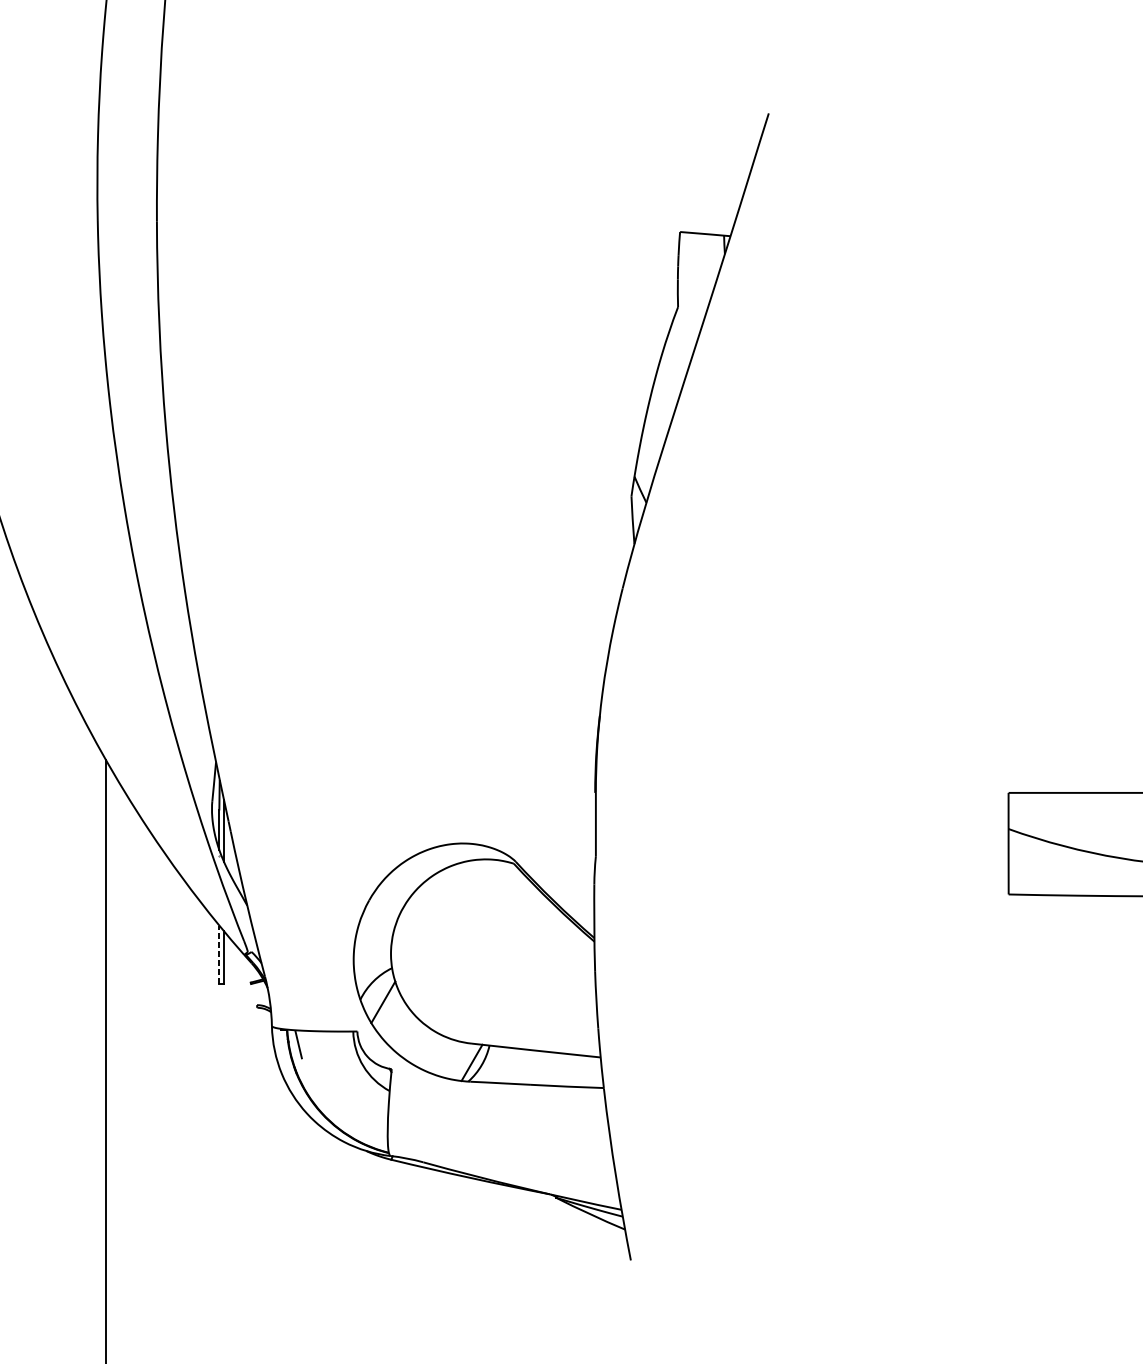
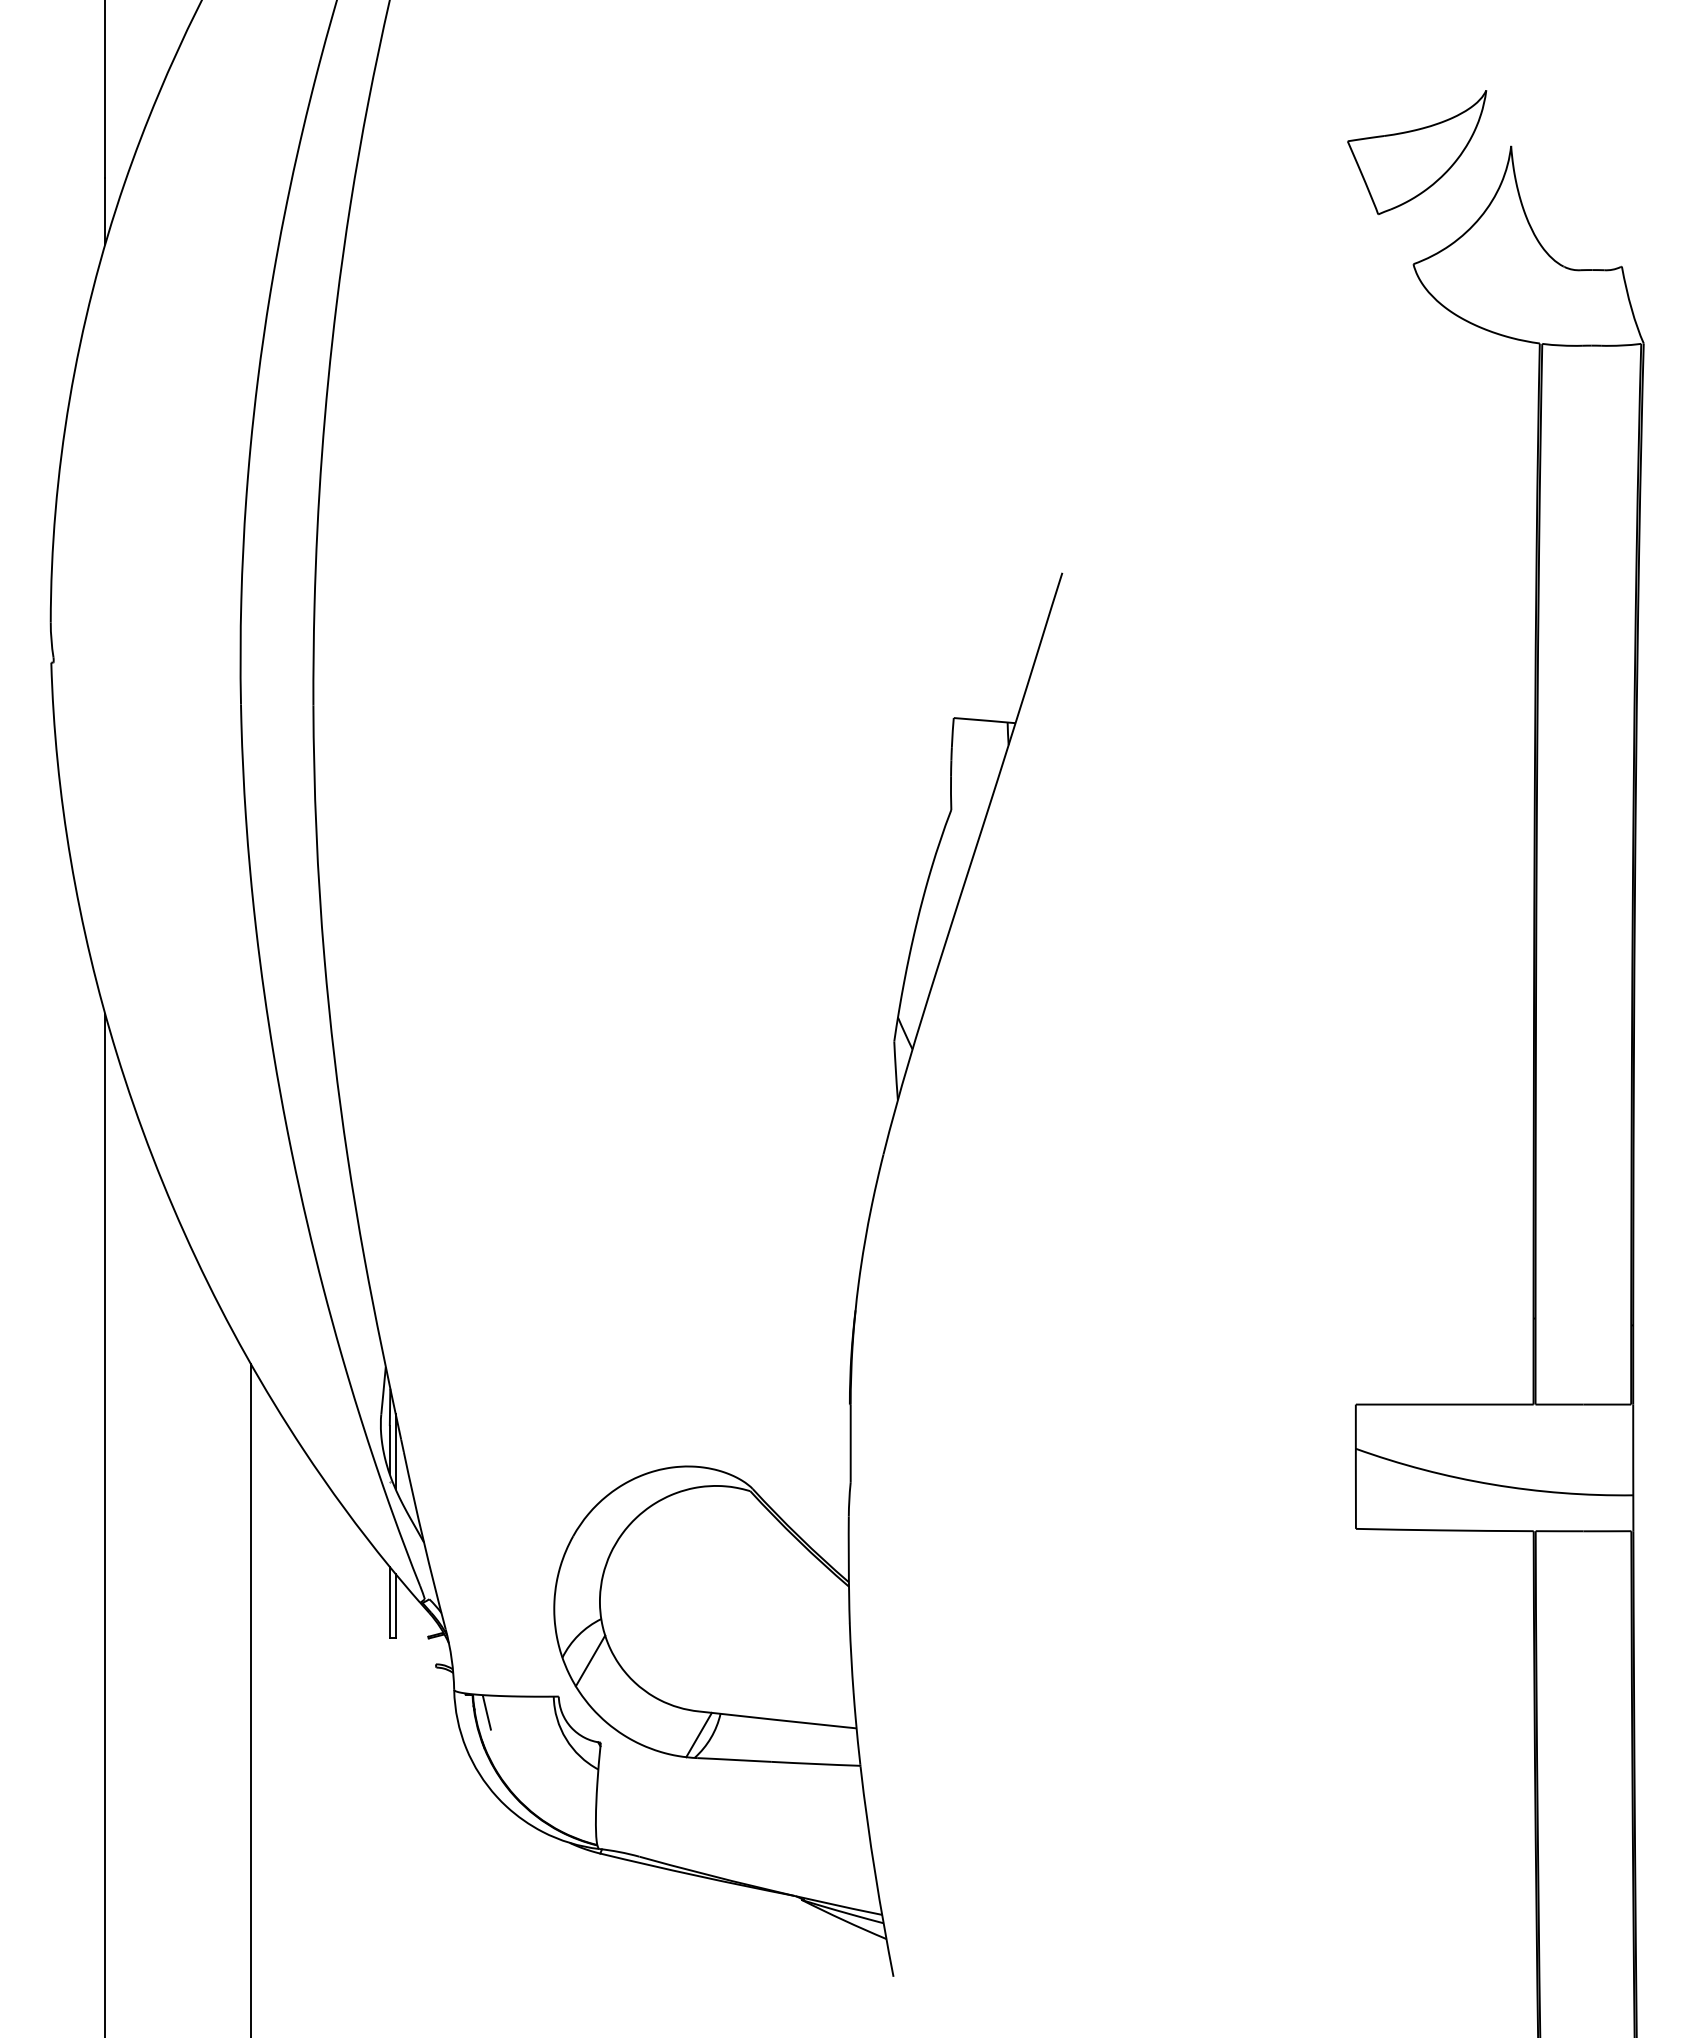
line: (219, 954) -> (389, 1602), dashed -> solid

